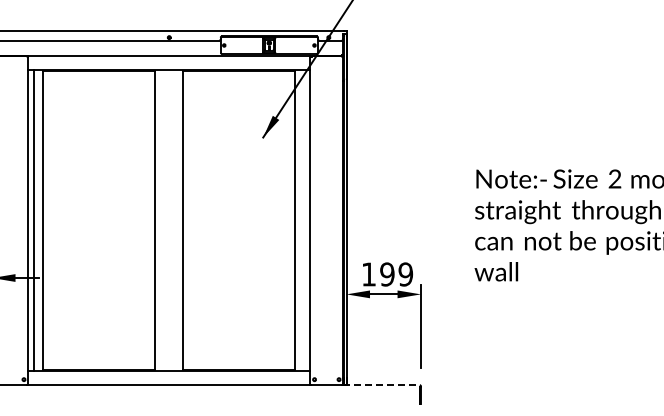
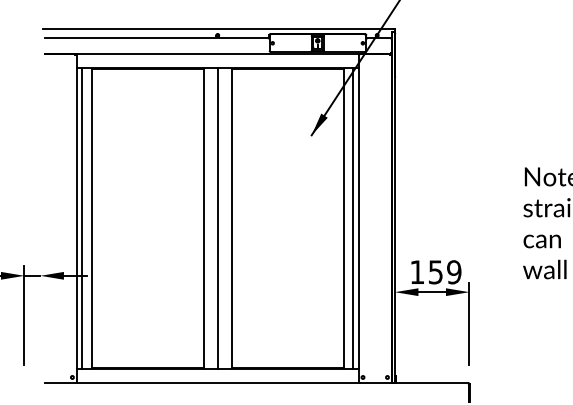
line: (169, 220) -> (217, 218), added
line: (304, 220) -> (352, 218), added
text: (387, 274) -> (435, 272), 199 -> 159
line: (381, 385) -> (429, 383), dashed -> solid

